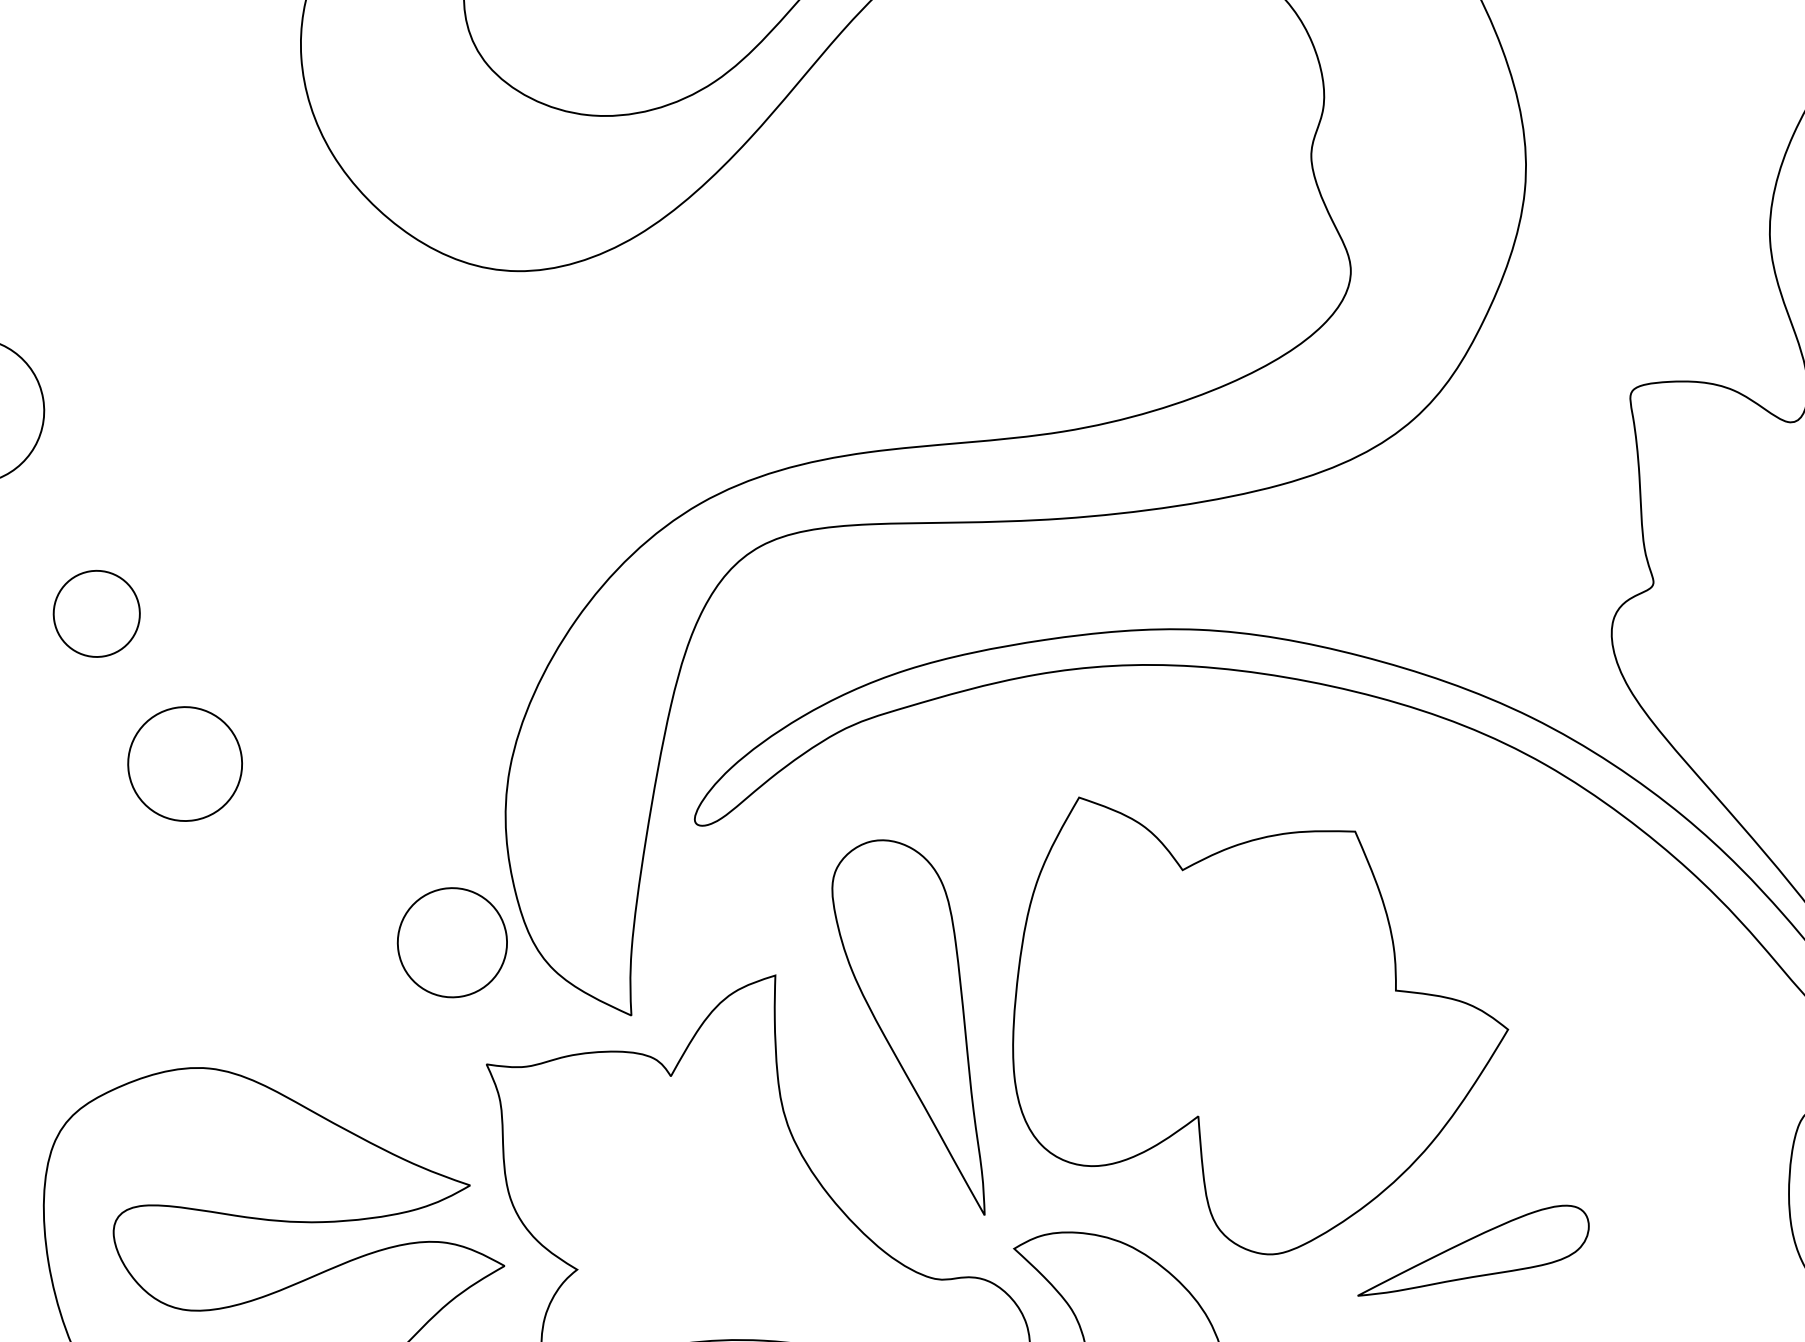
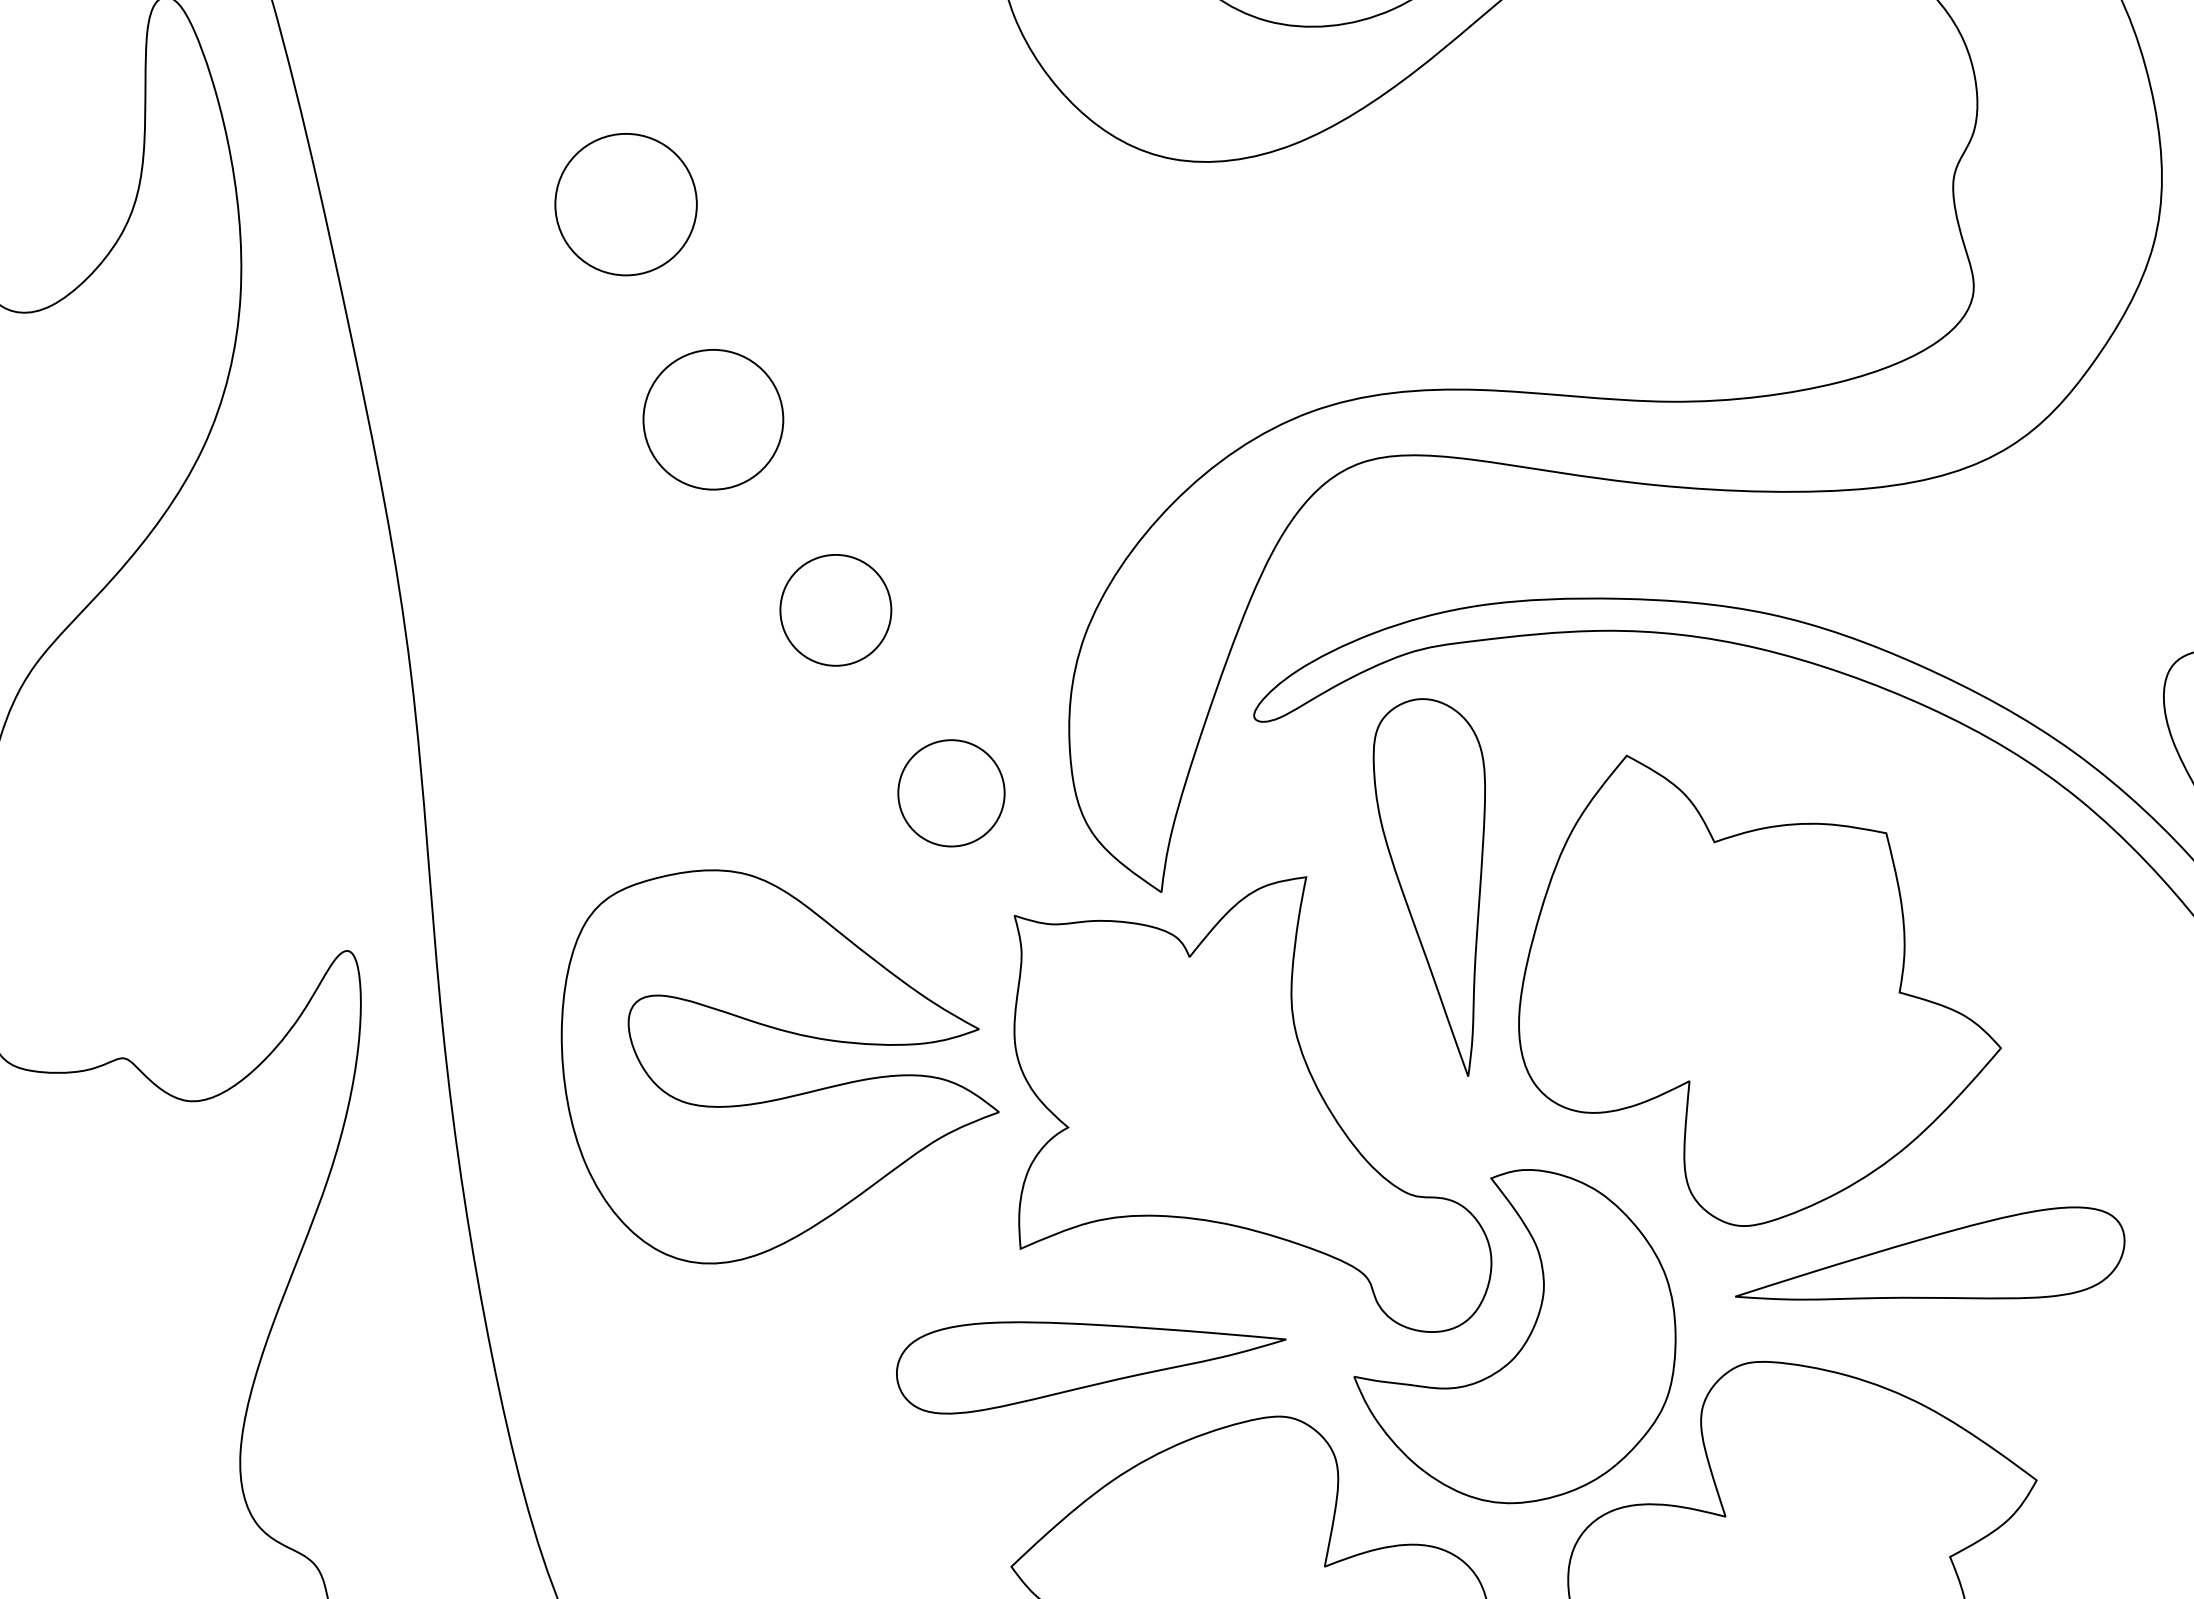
part: (96, 613) -> (713, 419), size x1.67
part: (184, 764) -> (835, 610), moved
part: (452, 942) -> (951, 793), moved
part: (912, 1030) -> (1428, 887), moved
part: (1471, 1249) -> (1930, 1253), size x1.67

